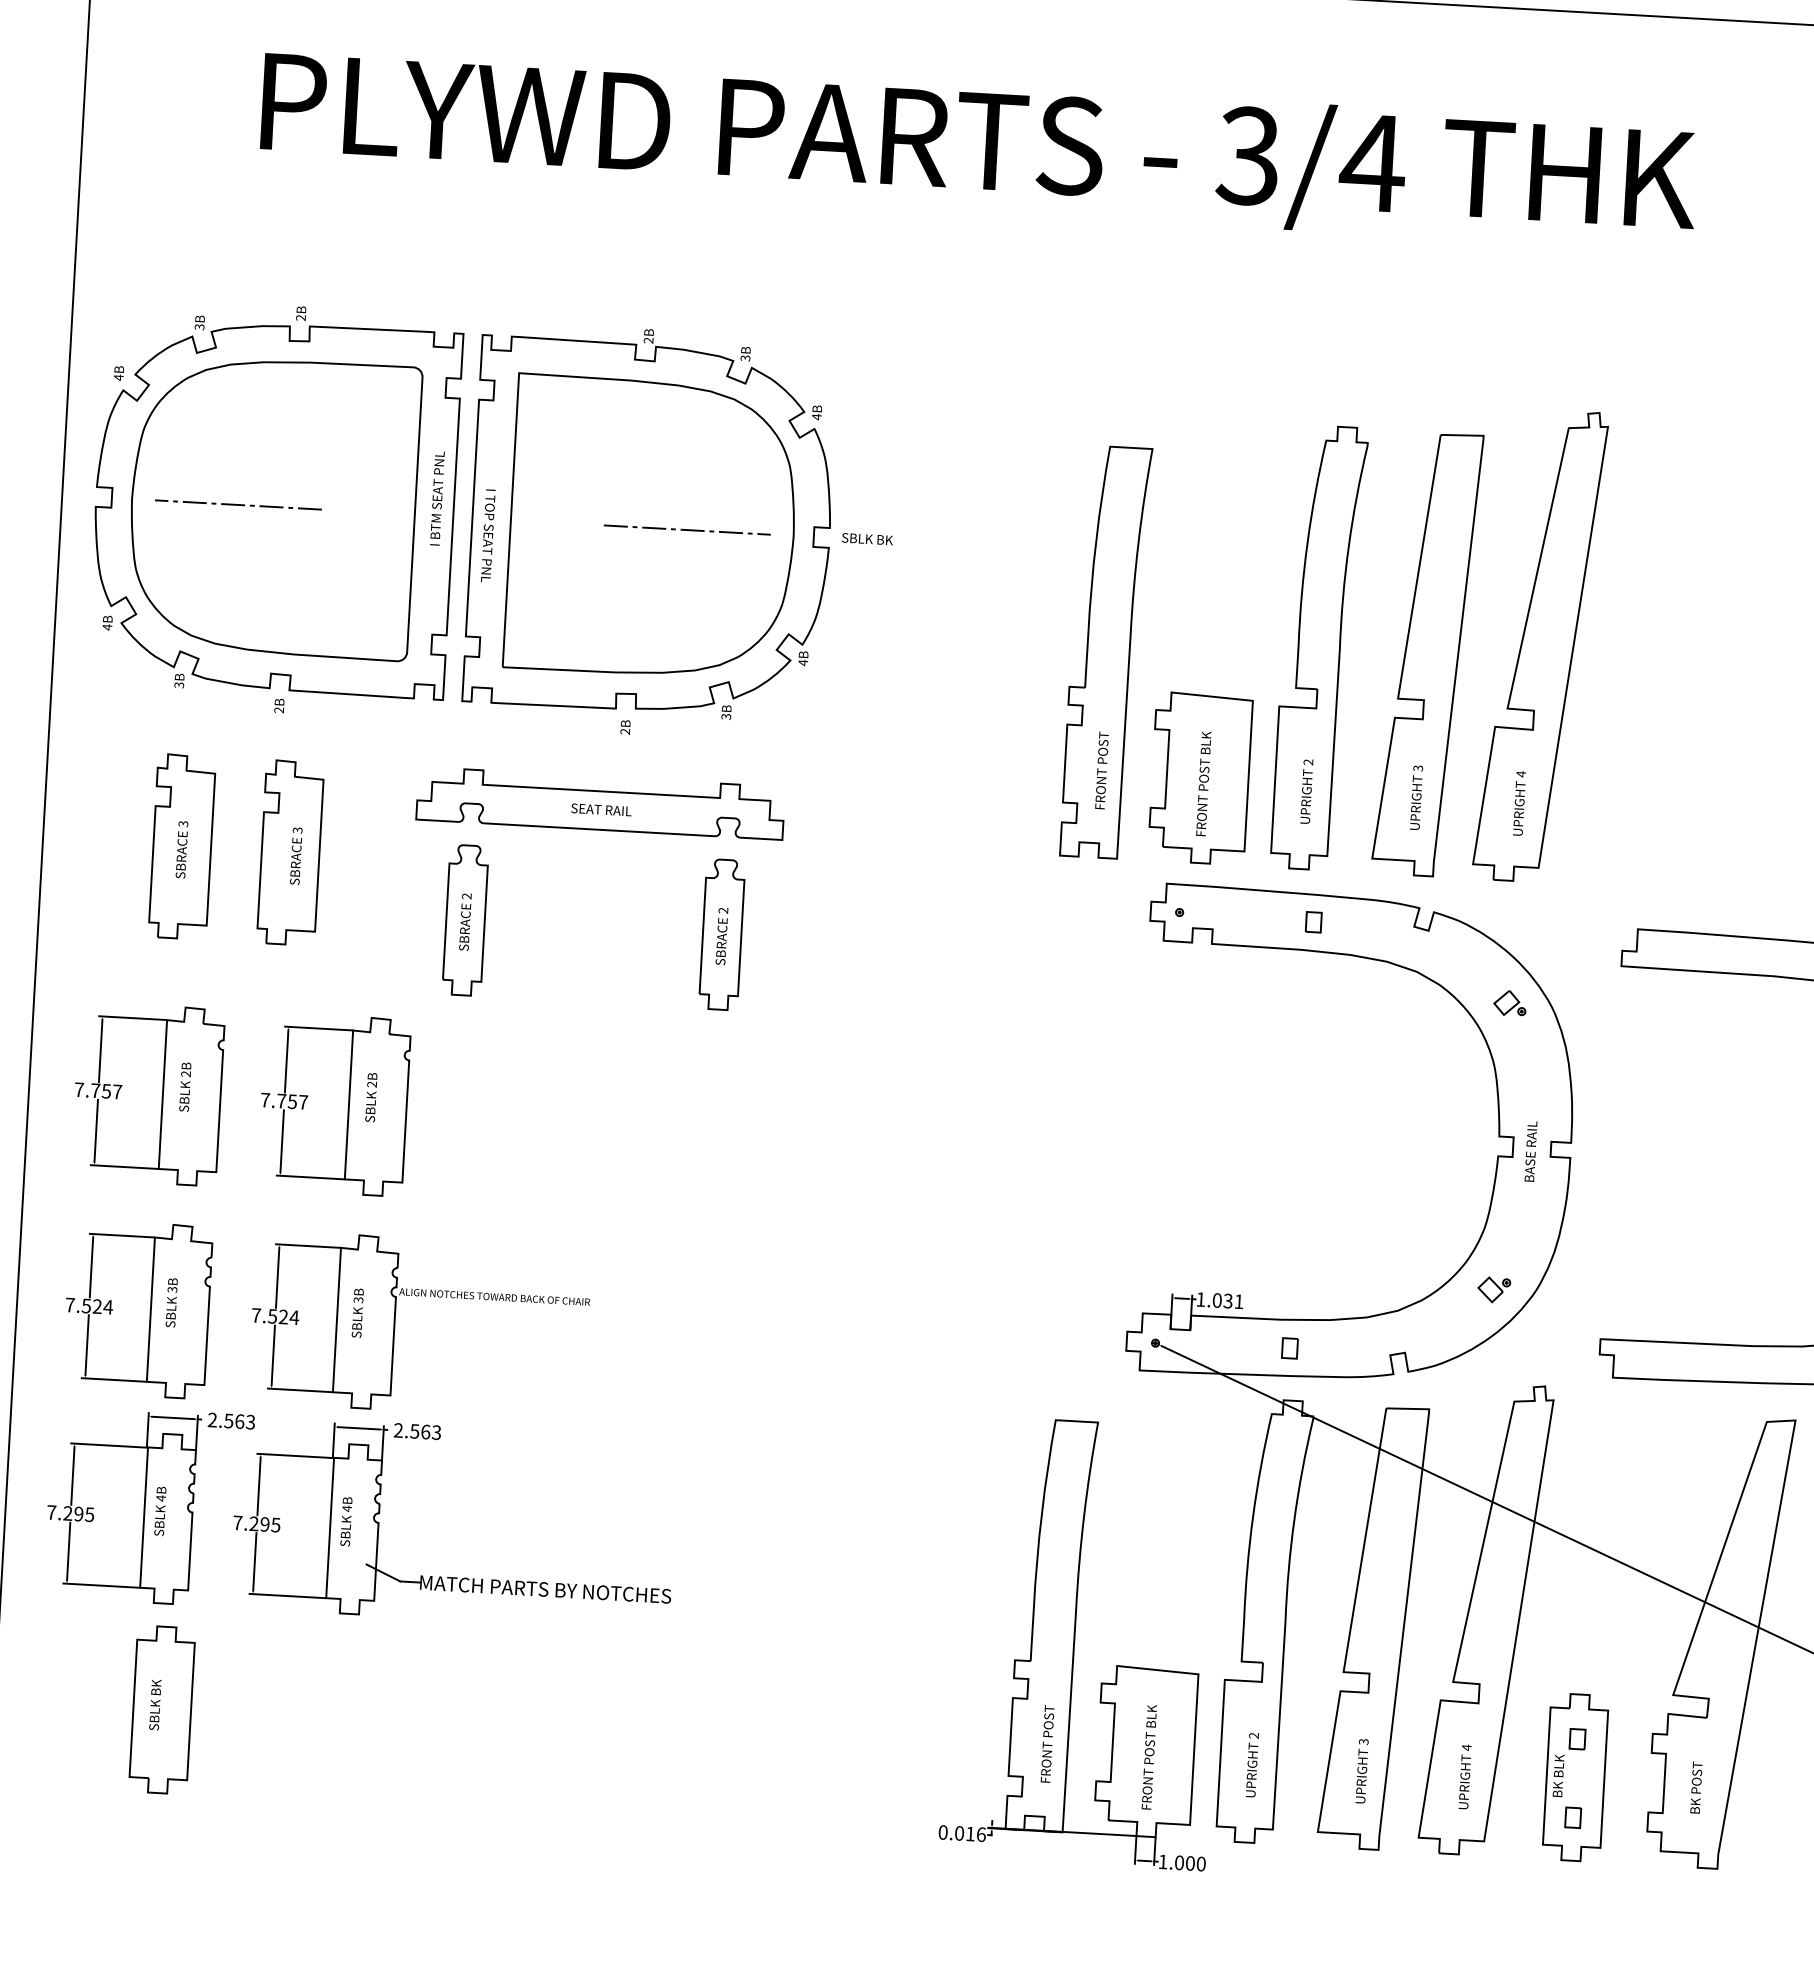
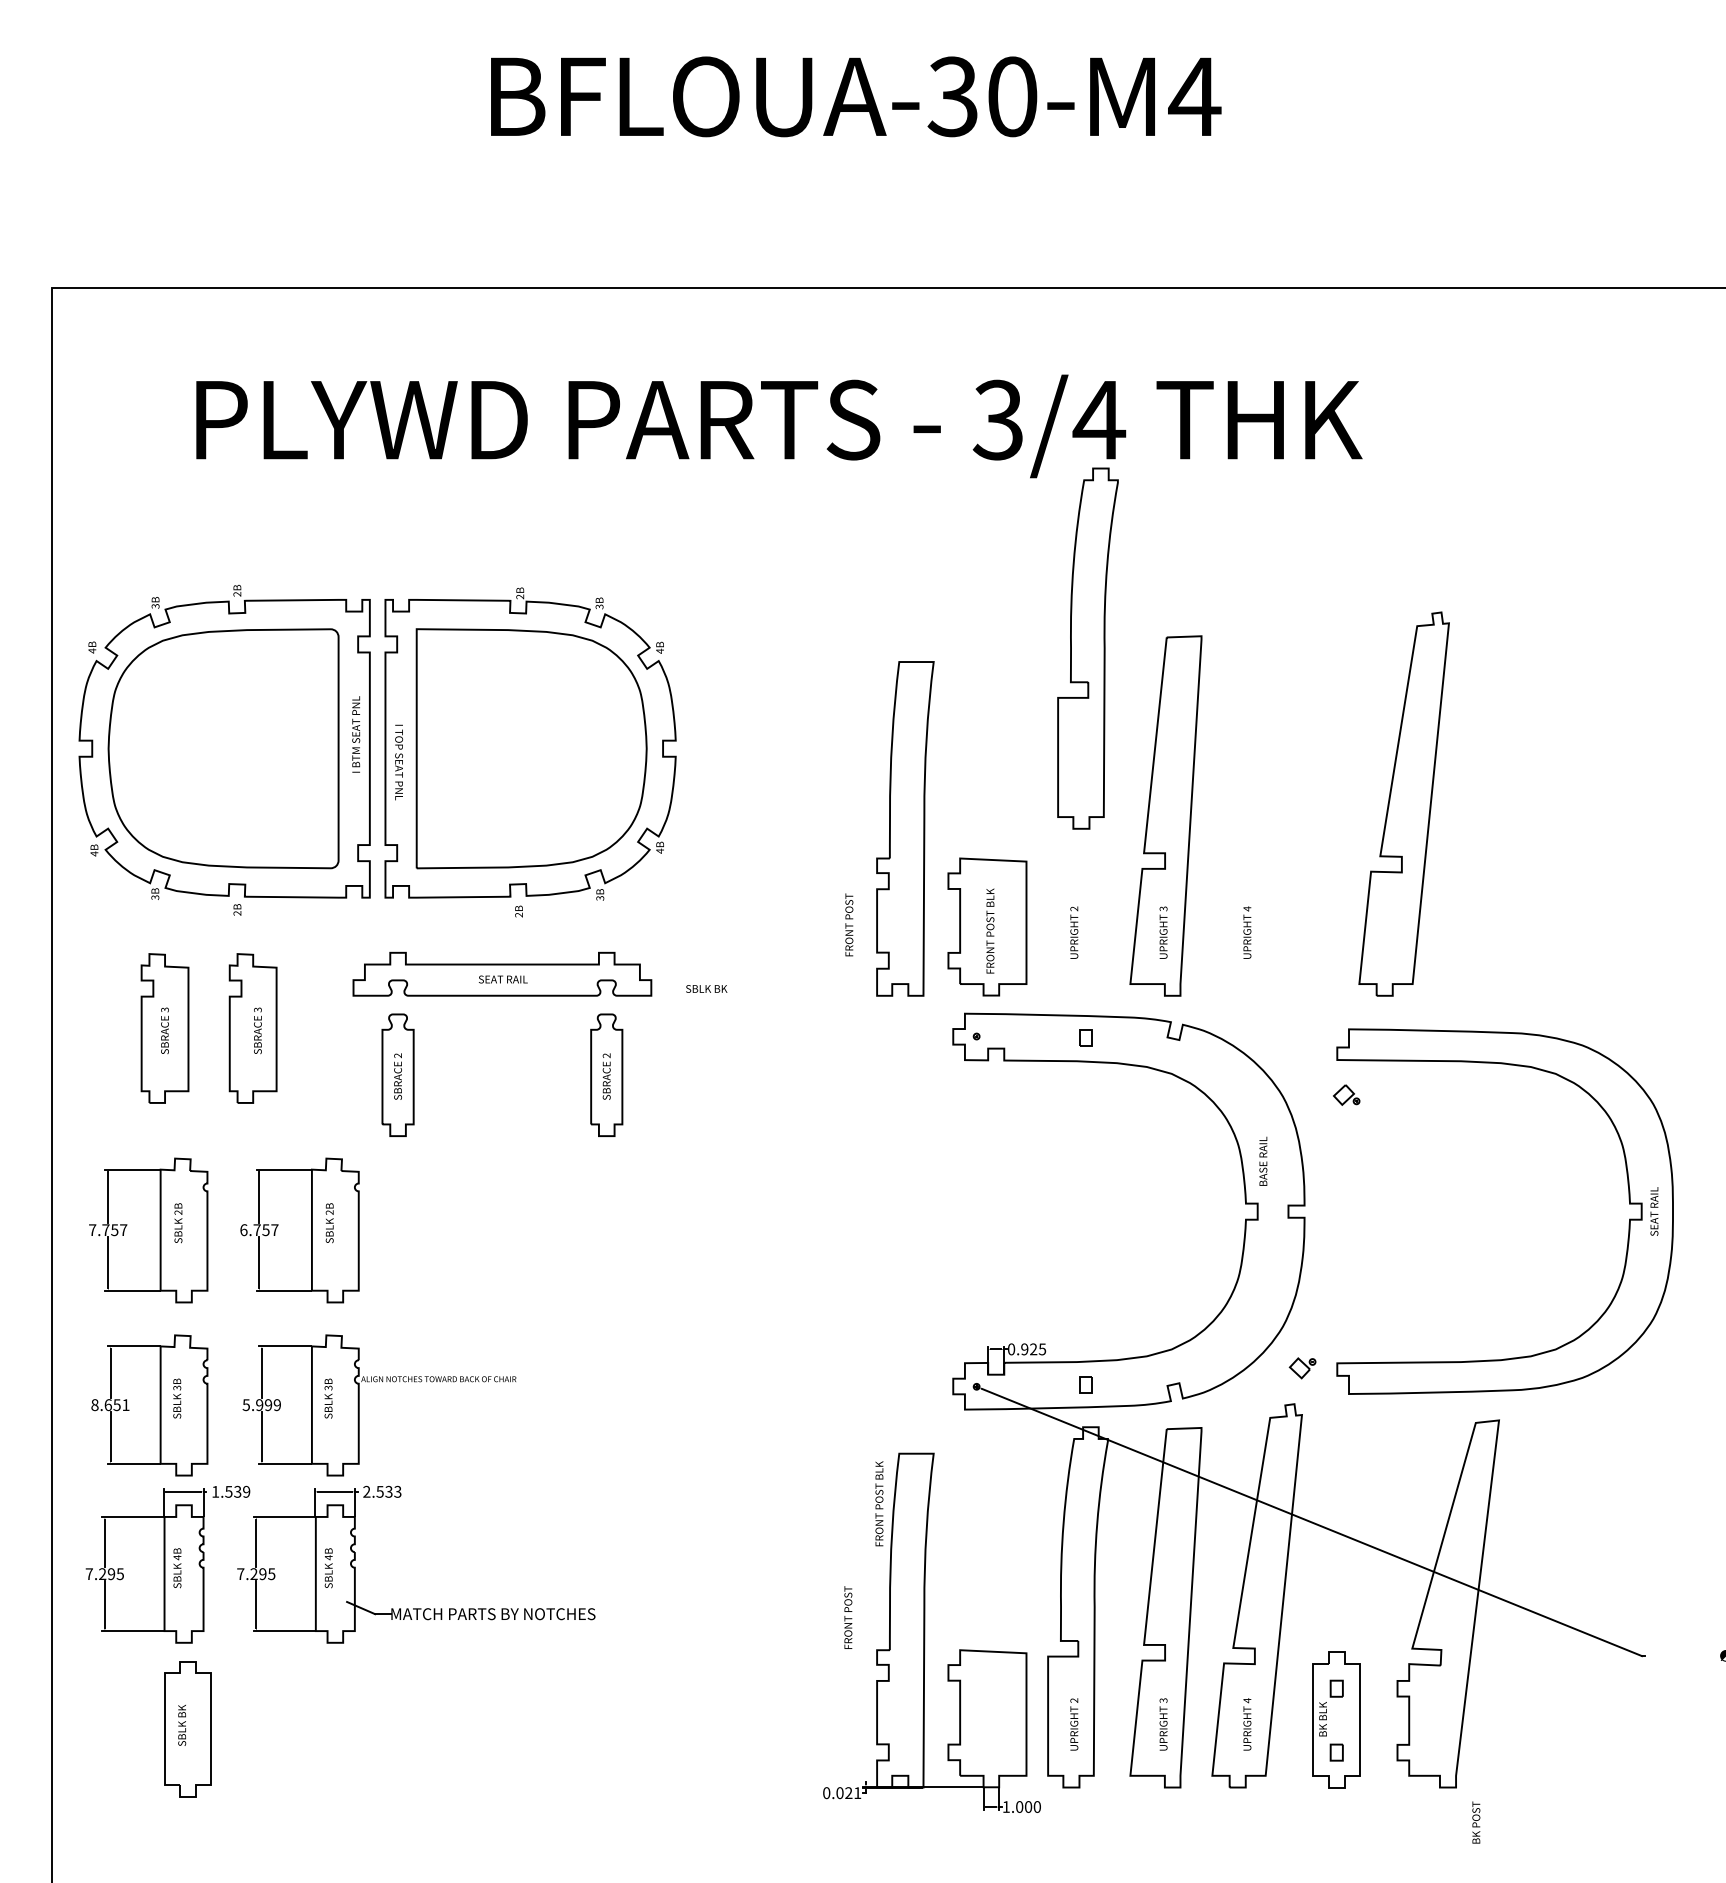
line: (238, 504) -> (195, 748), removed
line: (687, 529) -> (560, 748), removed
text: (867, 538) -> (706, 988), moved
part: (1539, 645) -> (1403, 803), moved
part: (1318, 647) -> (1087, 648), moved
text: (1102, 770) -> (849, 924), moved
part: (1509, 1002) -> (1346, 1094), moved
text: (264, 1100) -> (243, 1230), 7.757 -> 6.757
text: (1531, 1150) -> (1263, 1160), moved
part: (1493, 1290) -> (1302, 1368), moved
text: (1220, 1300) -> (1027, 1349), 1.031 -> 0.925
text: (89, 1306) -> (110, 1405), 7.524 -> 8.651
text: (274, 1317) -> (261, 1405), 7.524 -> 5.999
text: (232, 1420) -> (231, 1491), 2.563 -> 1.539
text: (425, 1431) -> (388, 1491), 2.563 -> 2.533
text: (1047, 1743) -> (848, 1617), moved
text: (1149, 1756) -> (879, 1503), moved
text: (1696, 1787) -> (1476, 1822), moved
text: (976, 1834) -> (853, 1793), 0.016 -> 0.021

